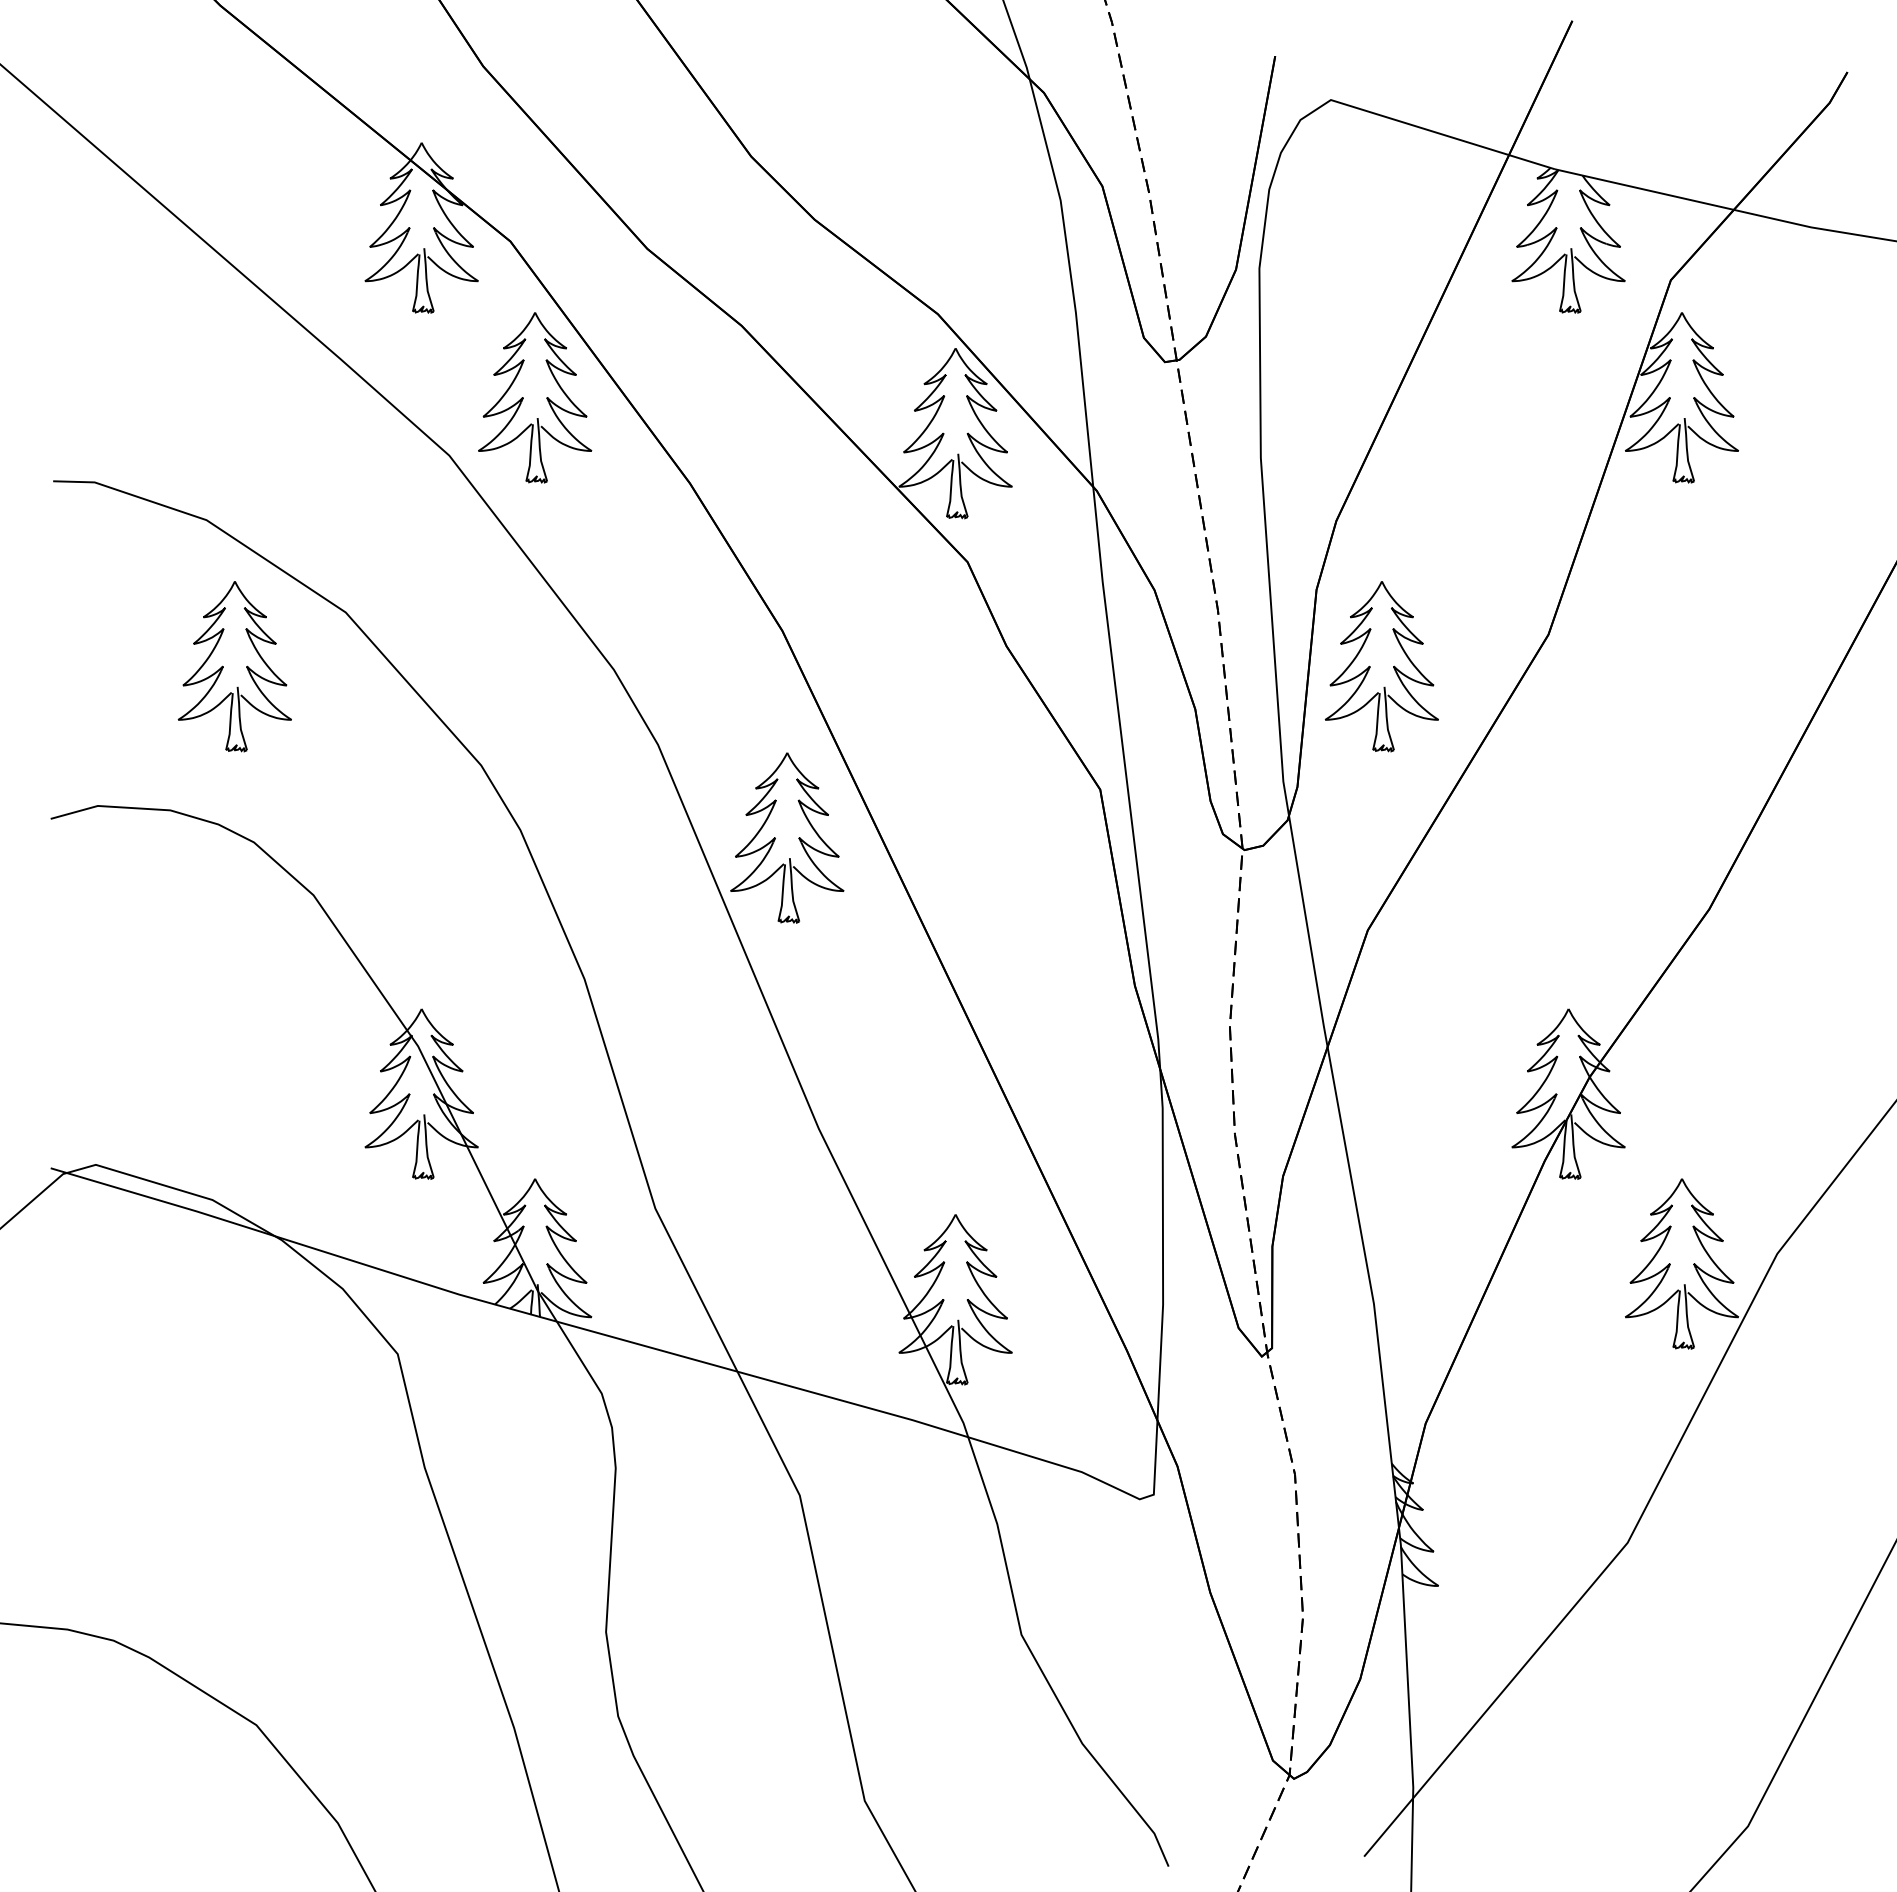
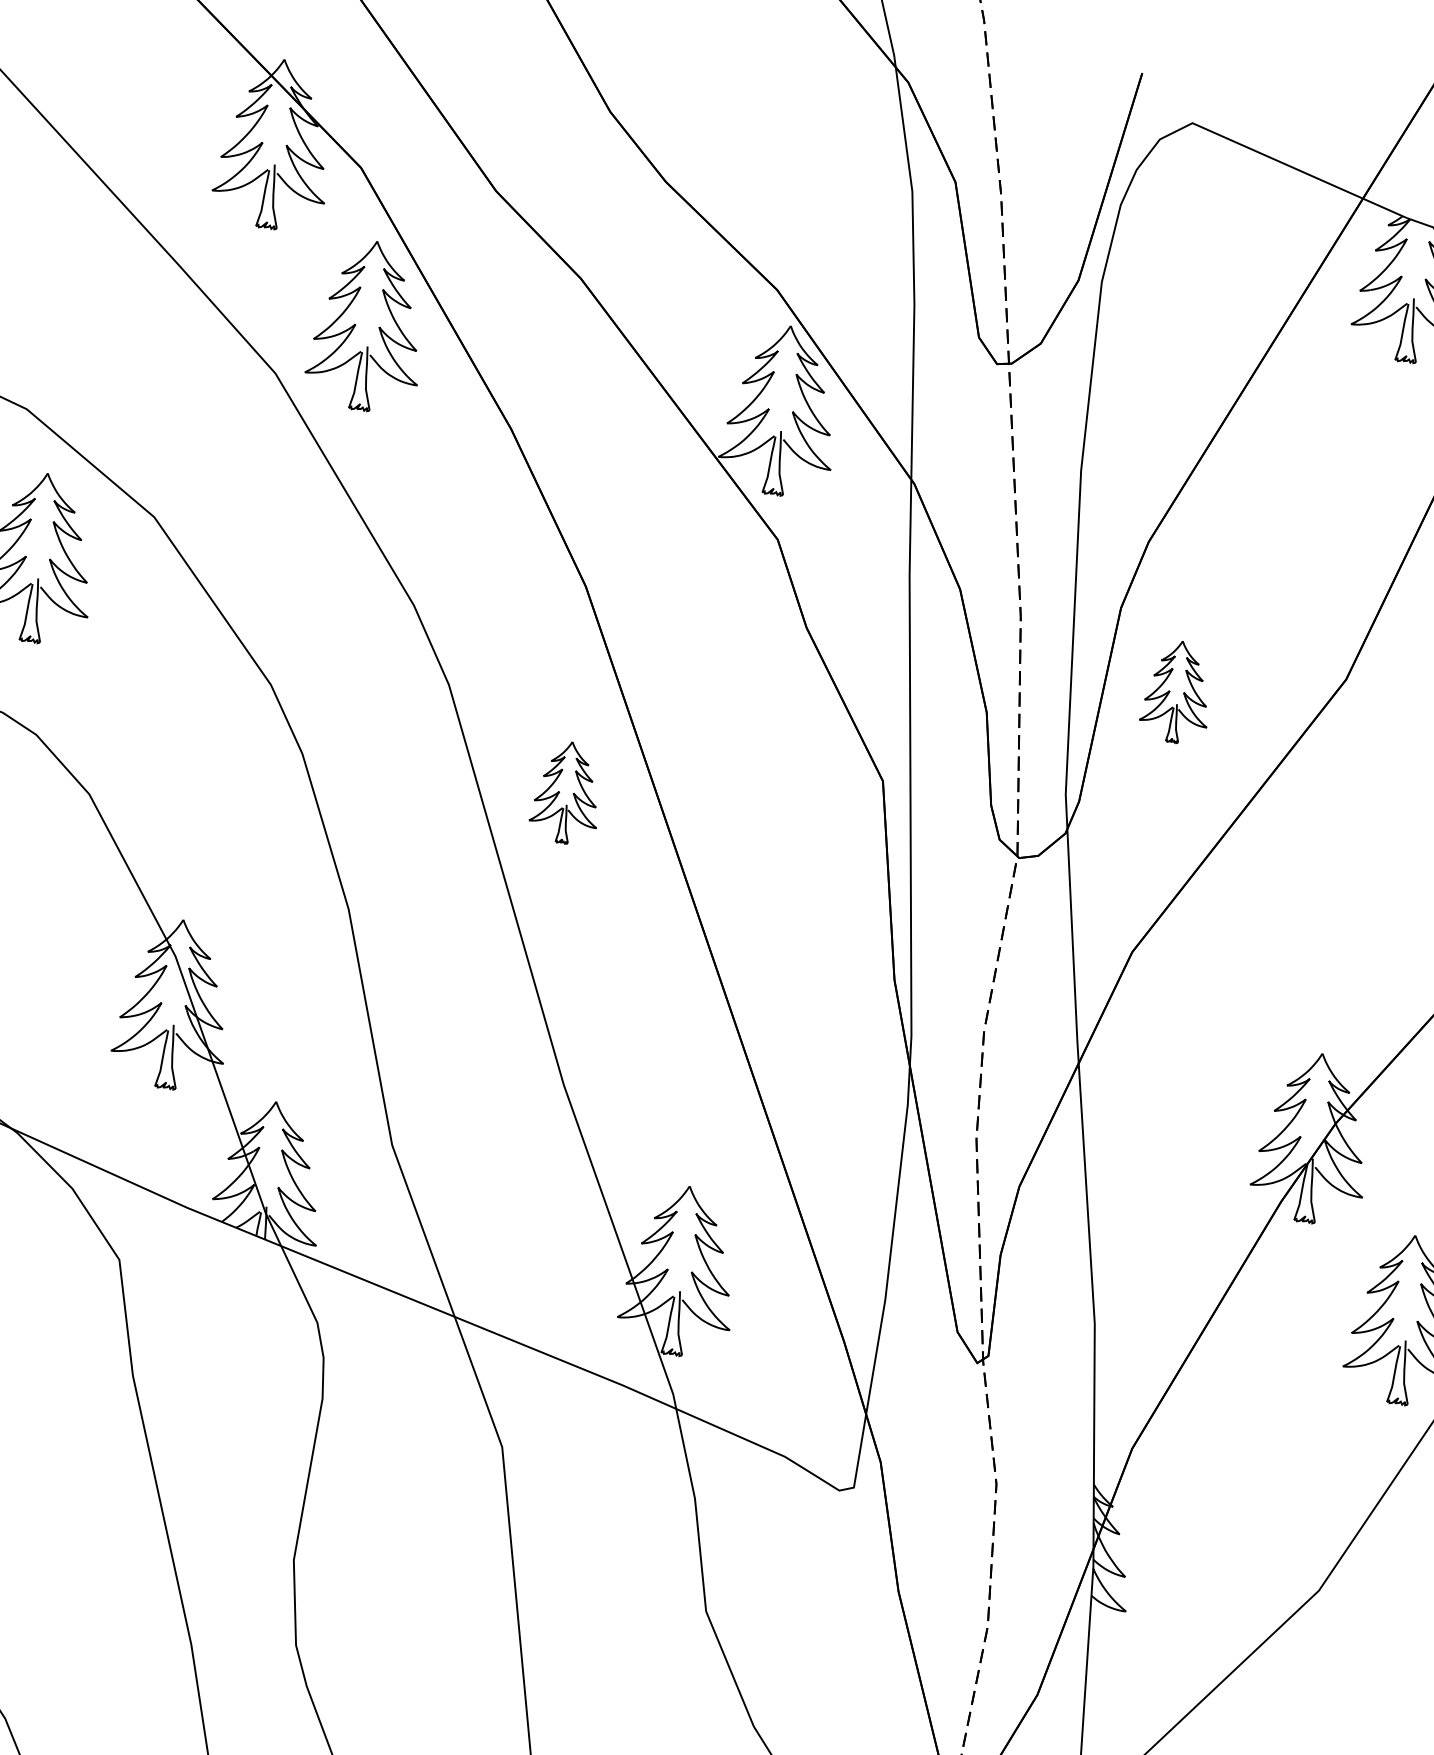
part: (1381, 666) -> (1176, 691), size x0.6
part: (787, 837) -> (566, 792), size x0.6

